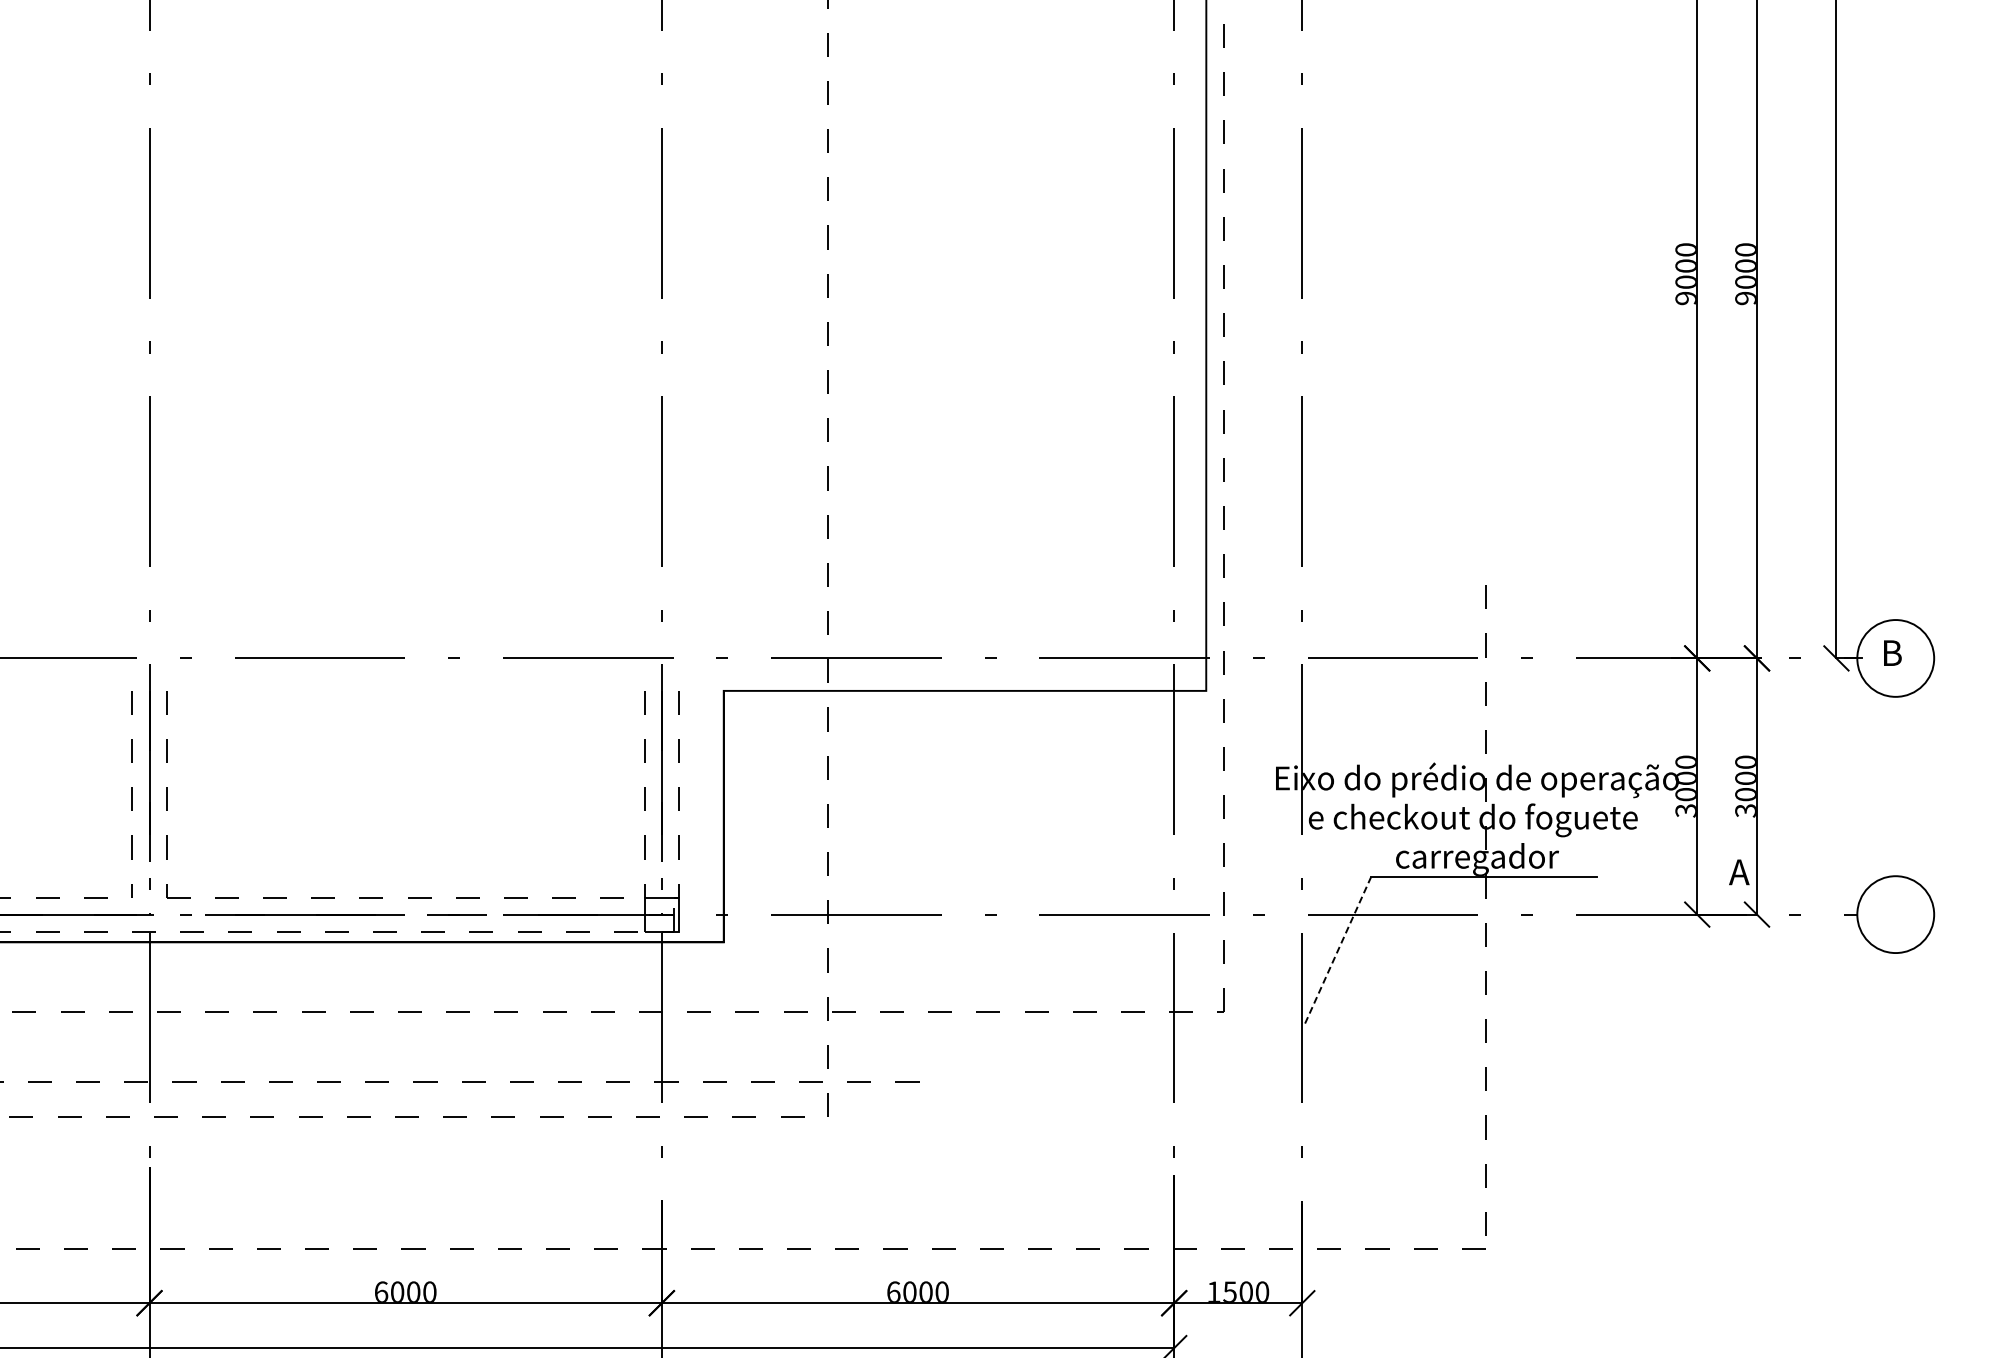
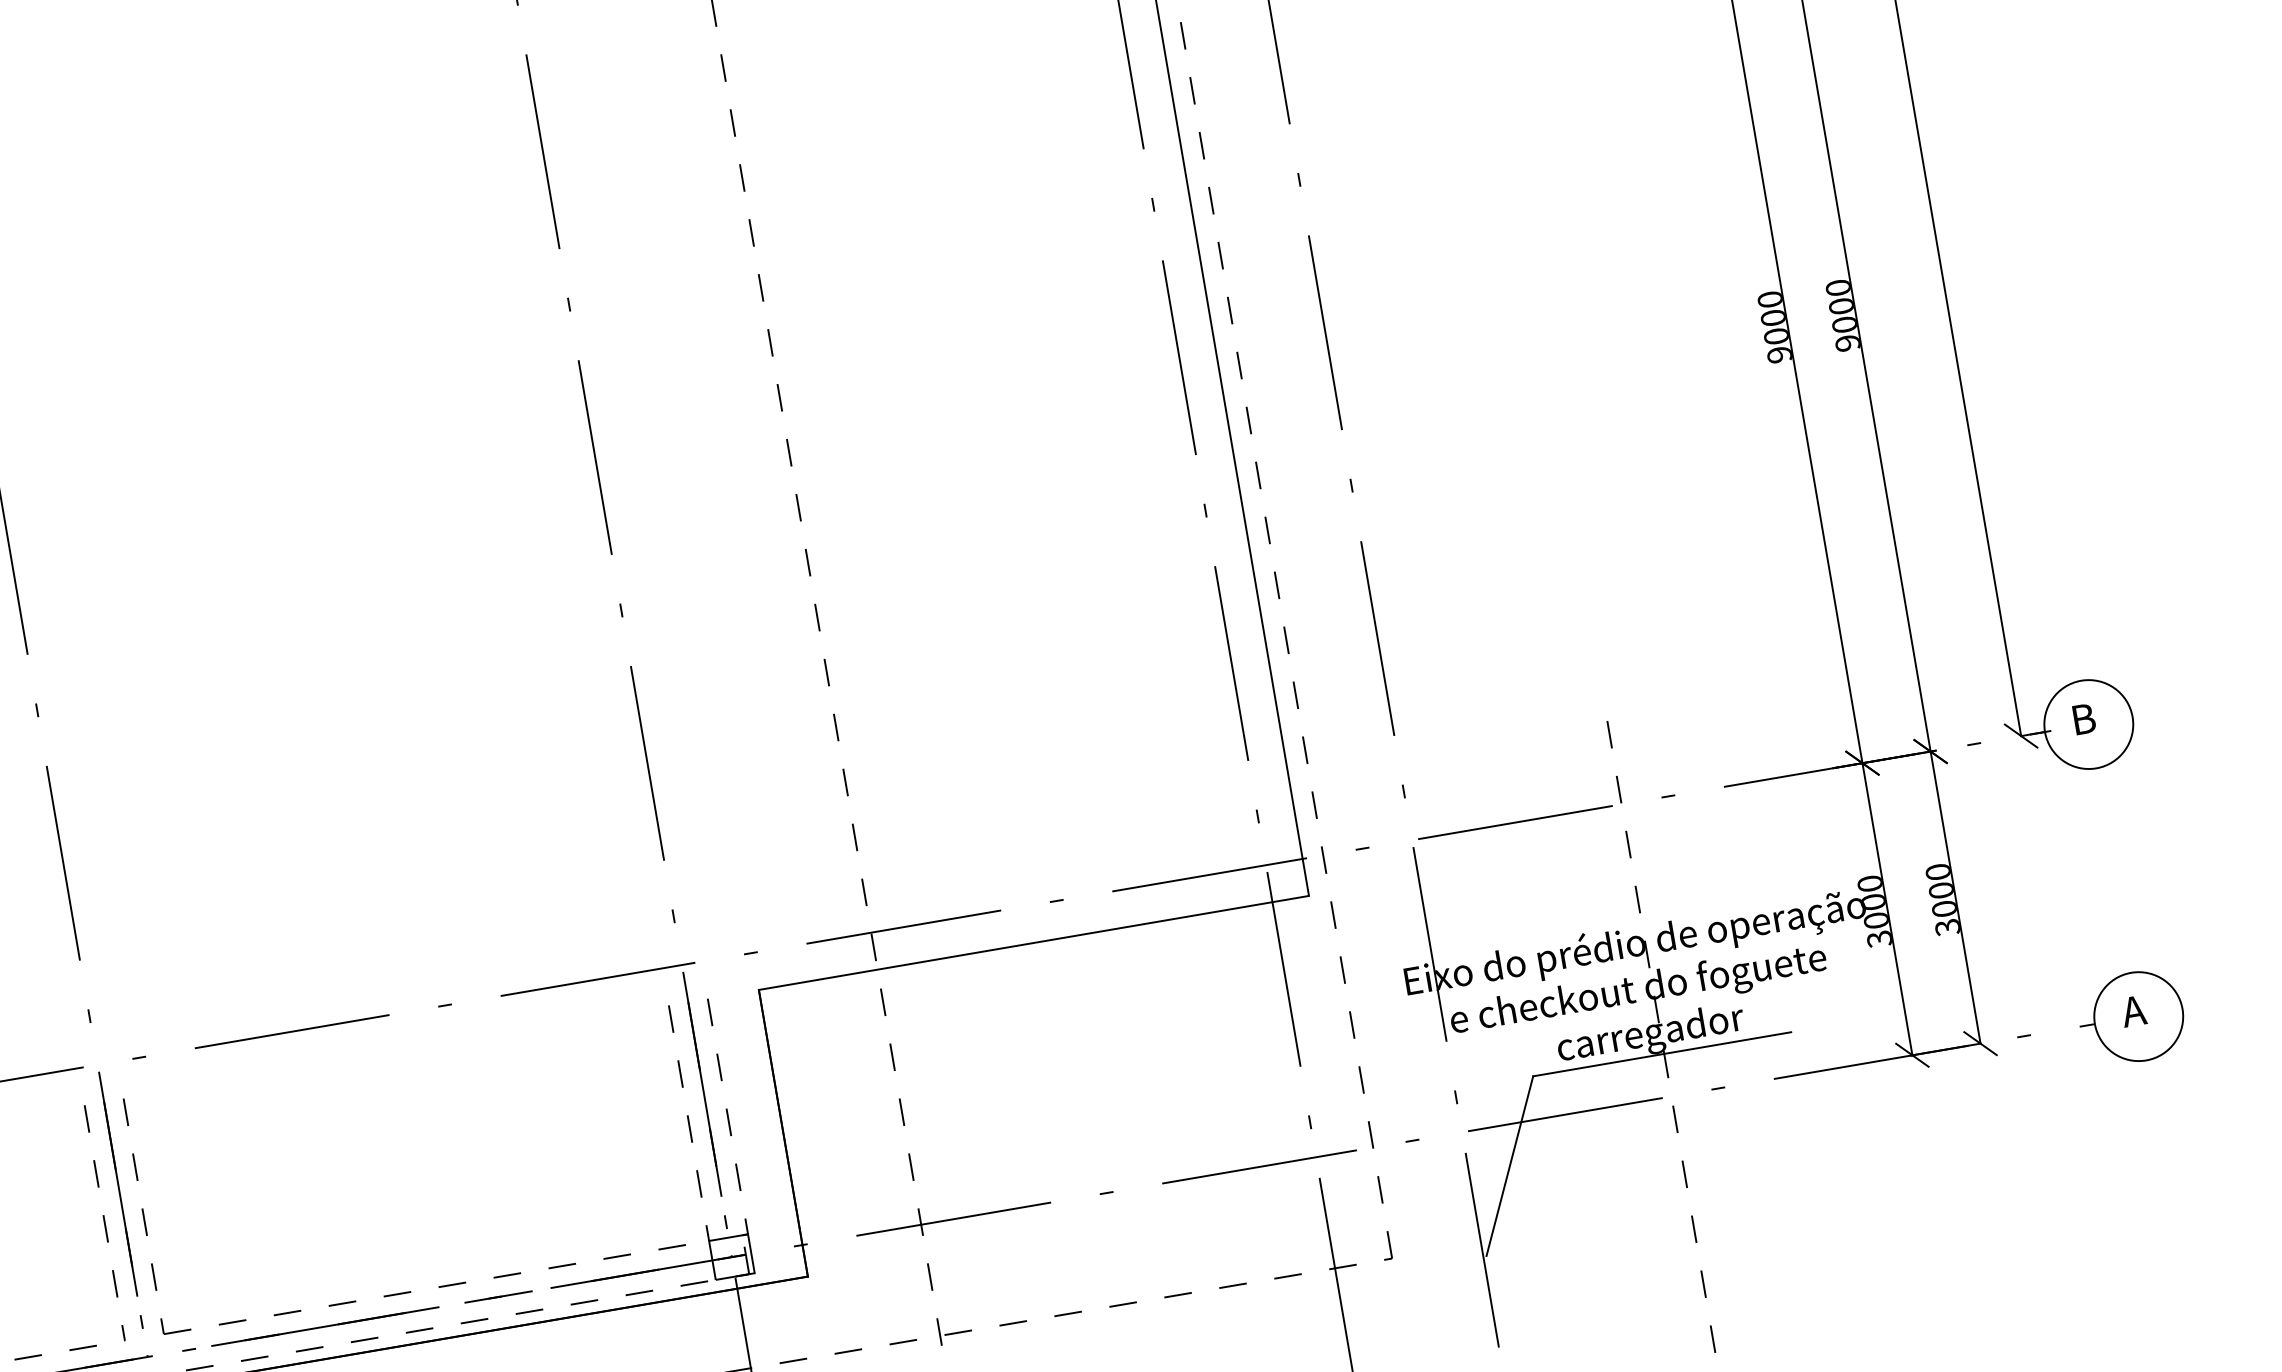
text: (1739, 872) -> (2134, 1011), moved
line: (1338, 949) -> (1510, 1165), dashed -> solid

